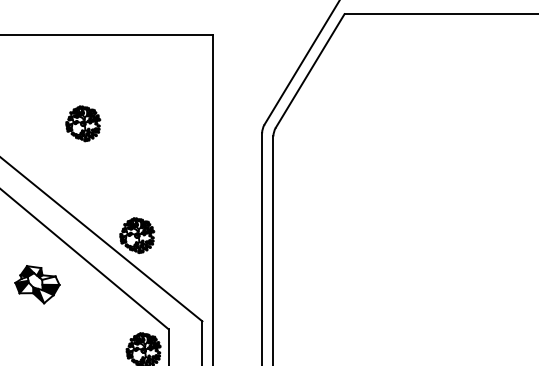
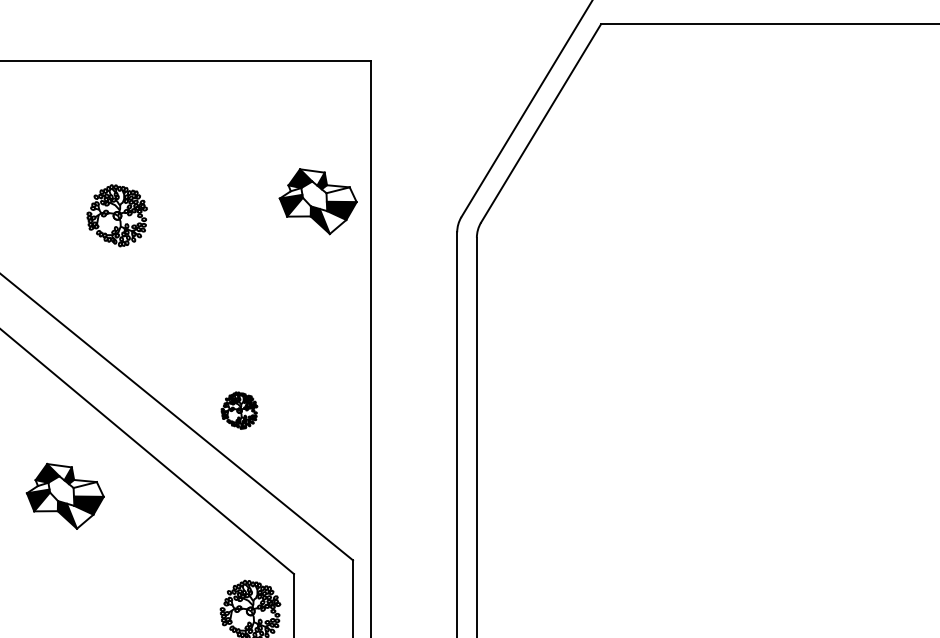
part: (182, 115) -> (318, 201), added
part: (83, 123) -> (117, 215), moved
part: (137, 235) -> (239, 410), size x0.6

